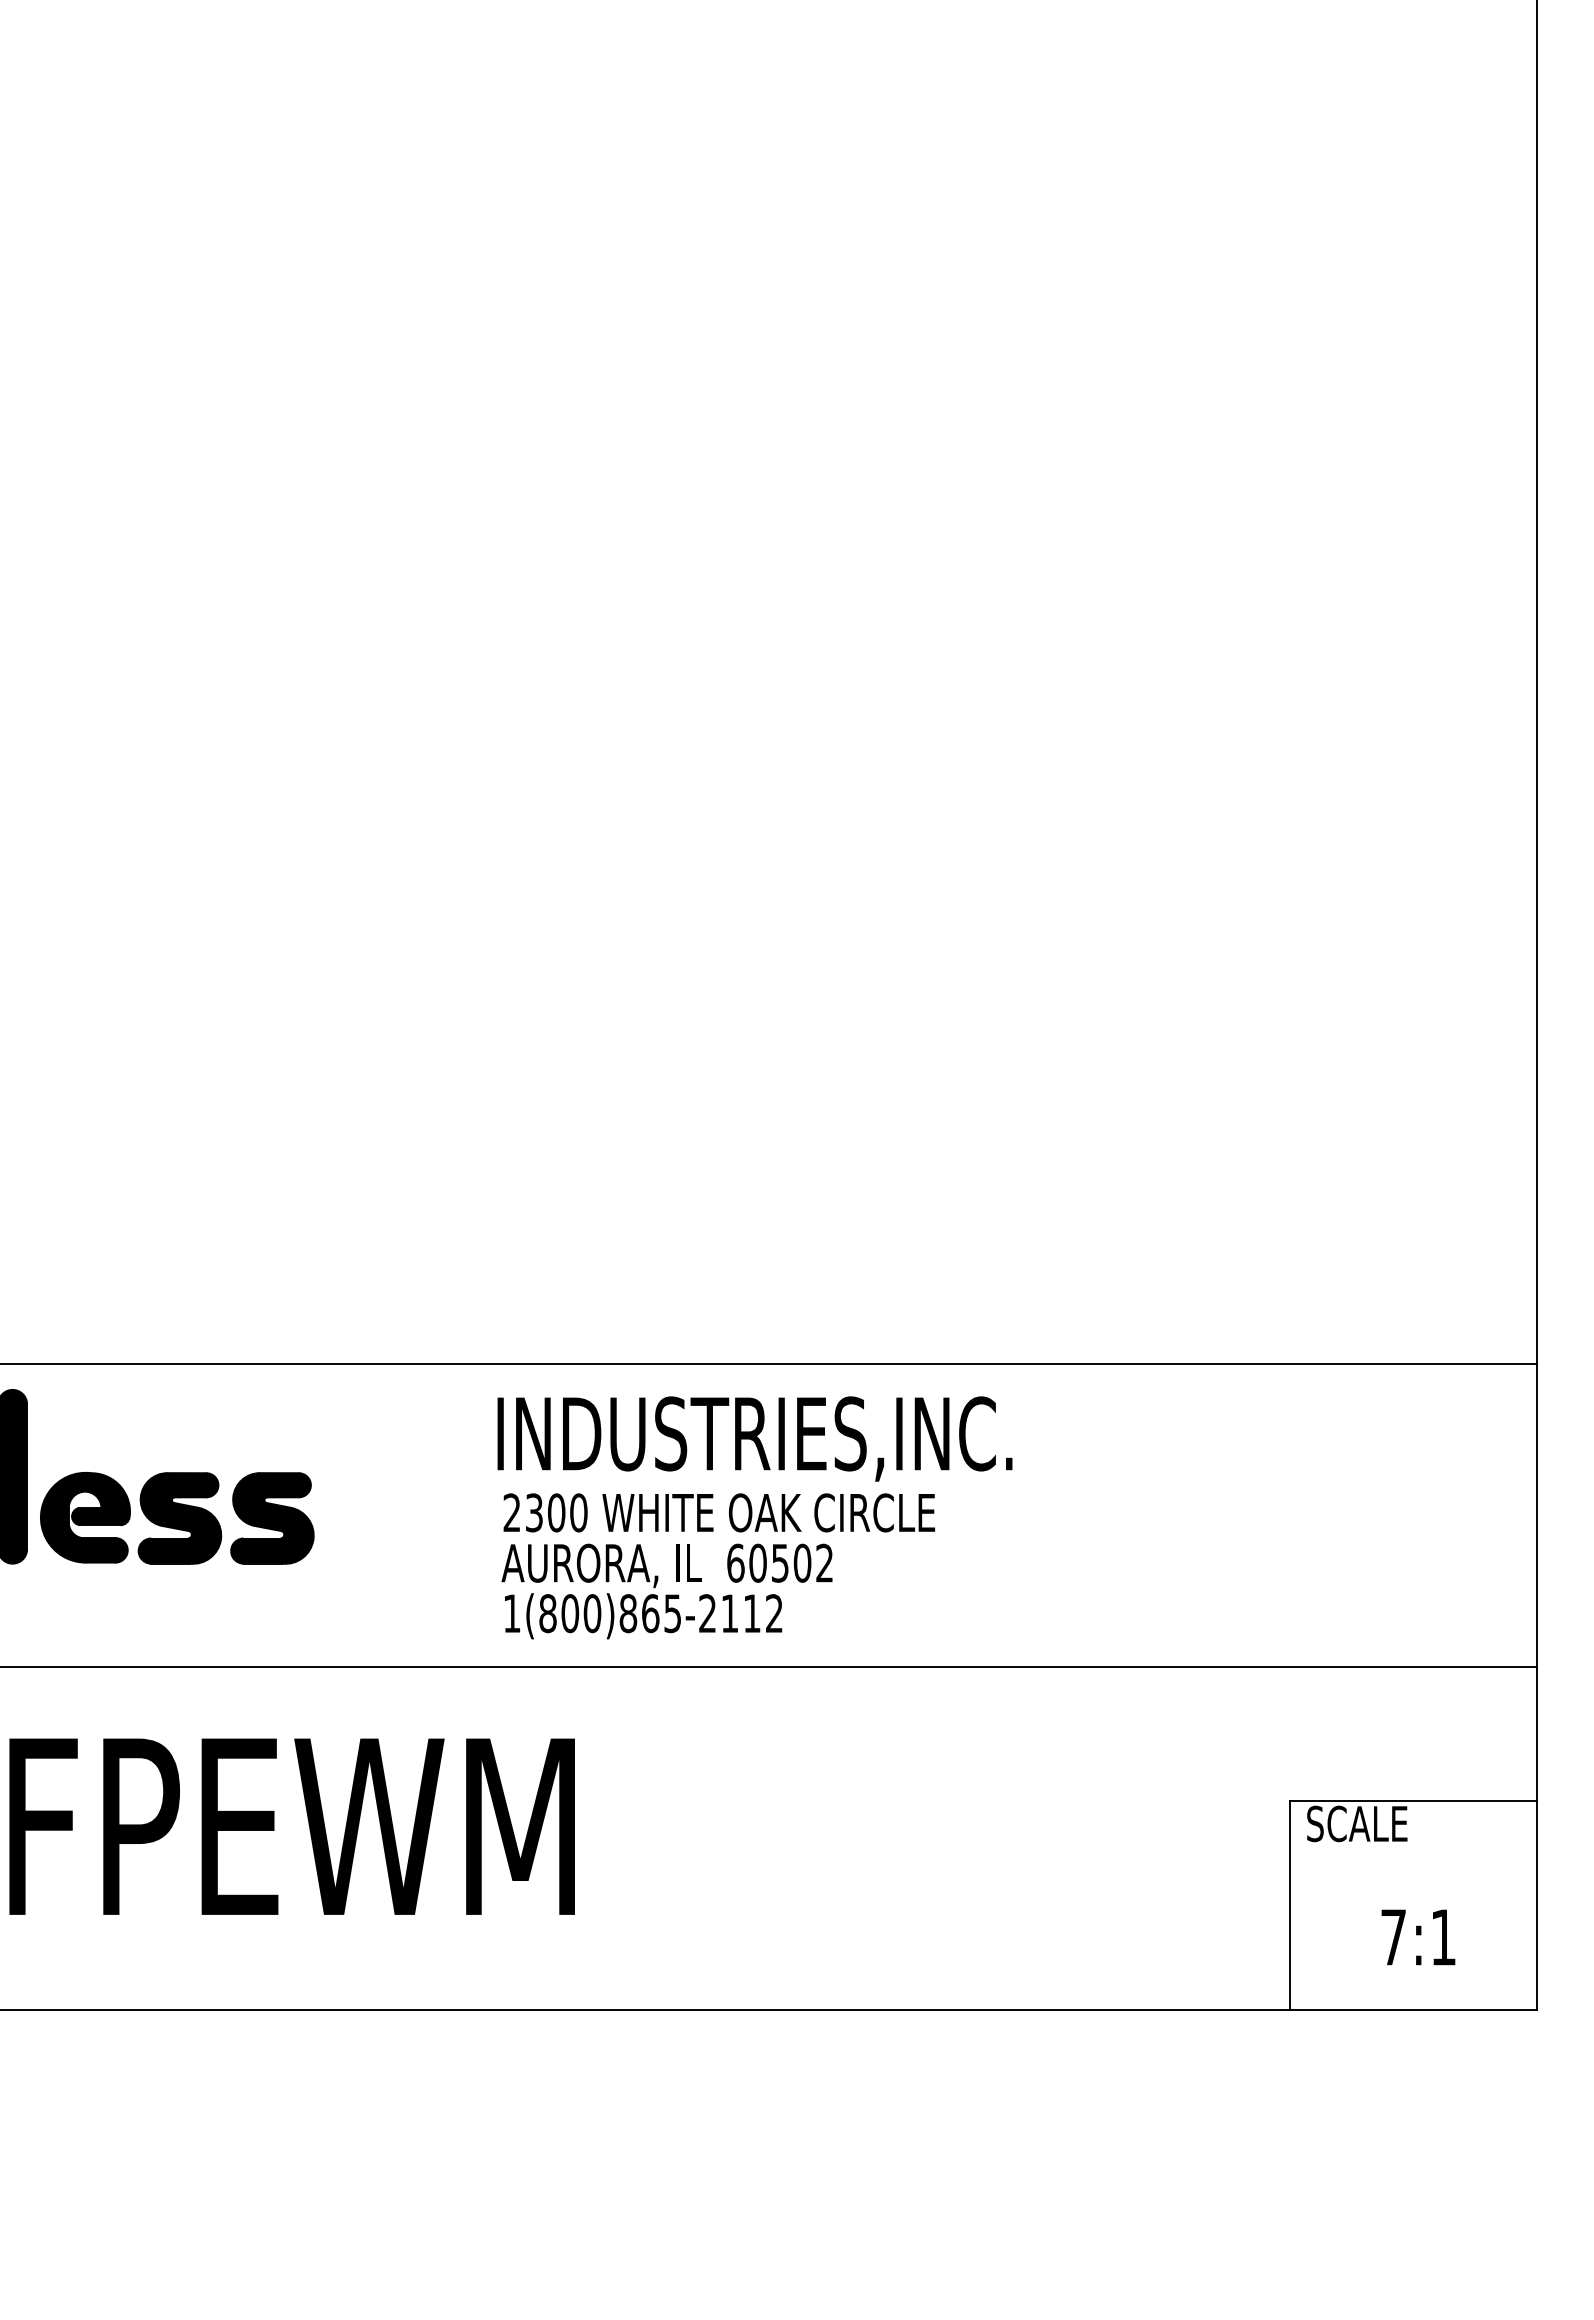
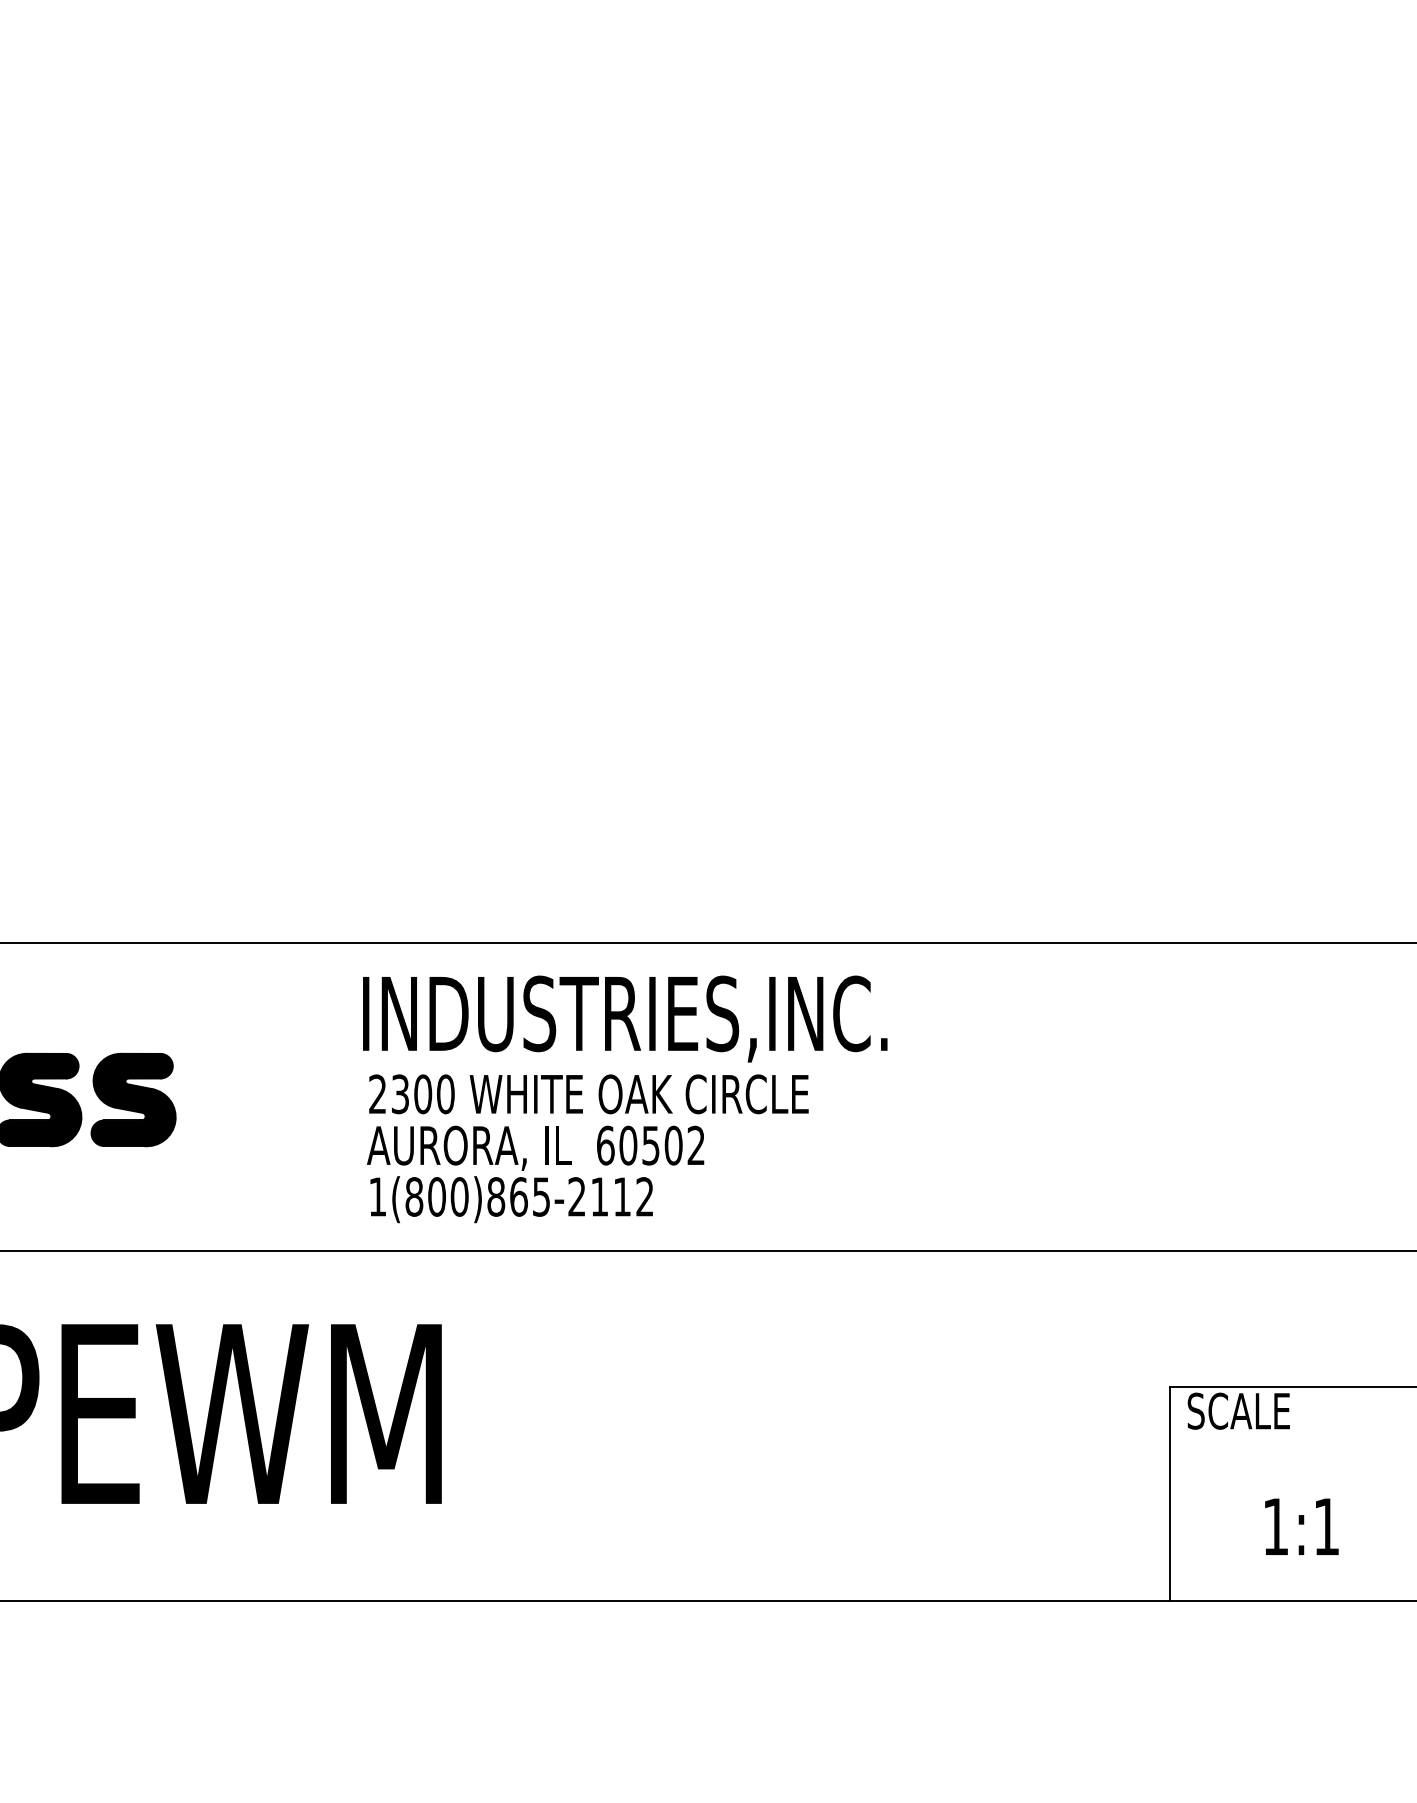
text: (1393, 1937) -> (1275, 1526), 7:1 -> 1:1

